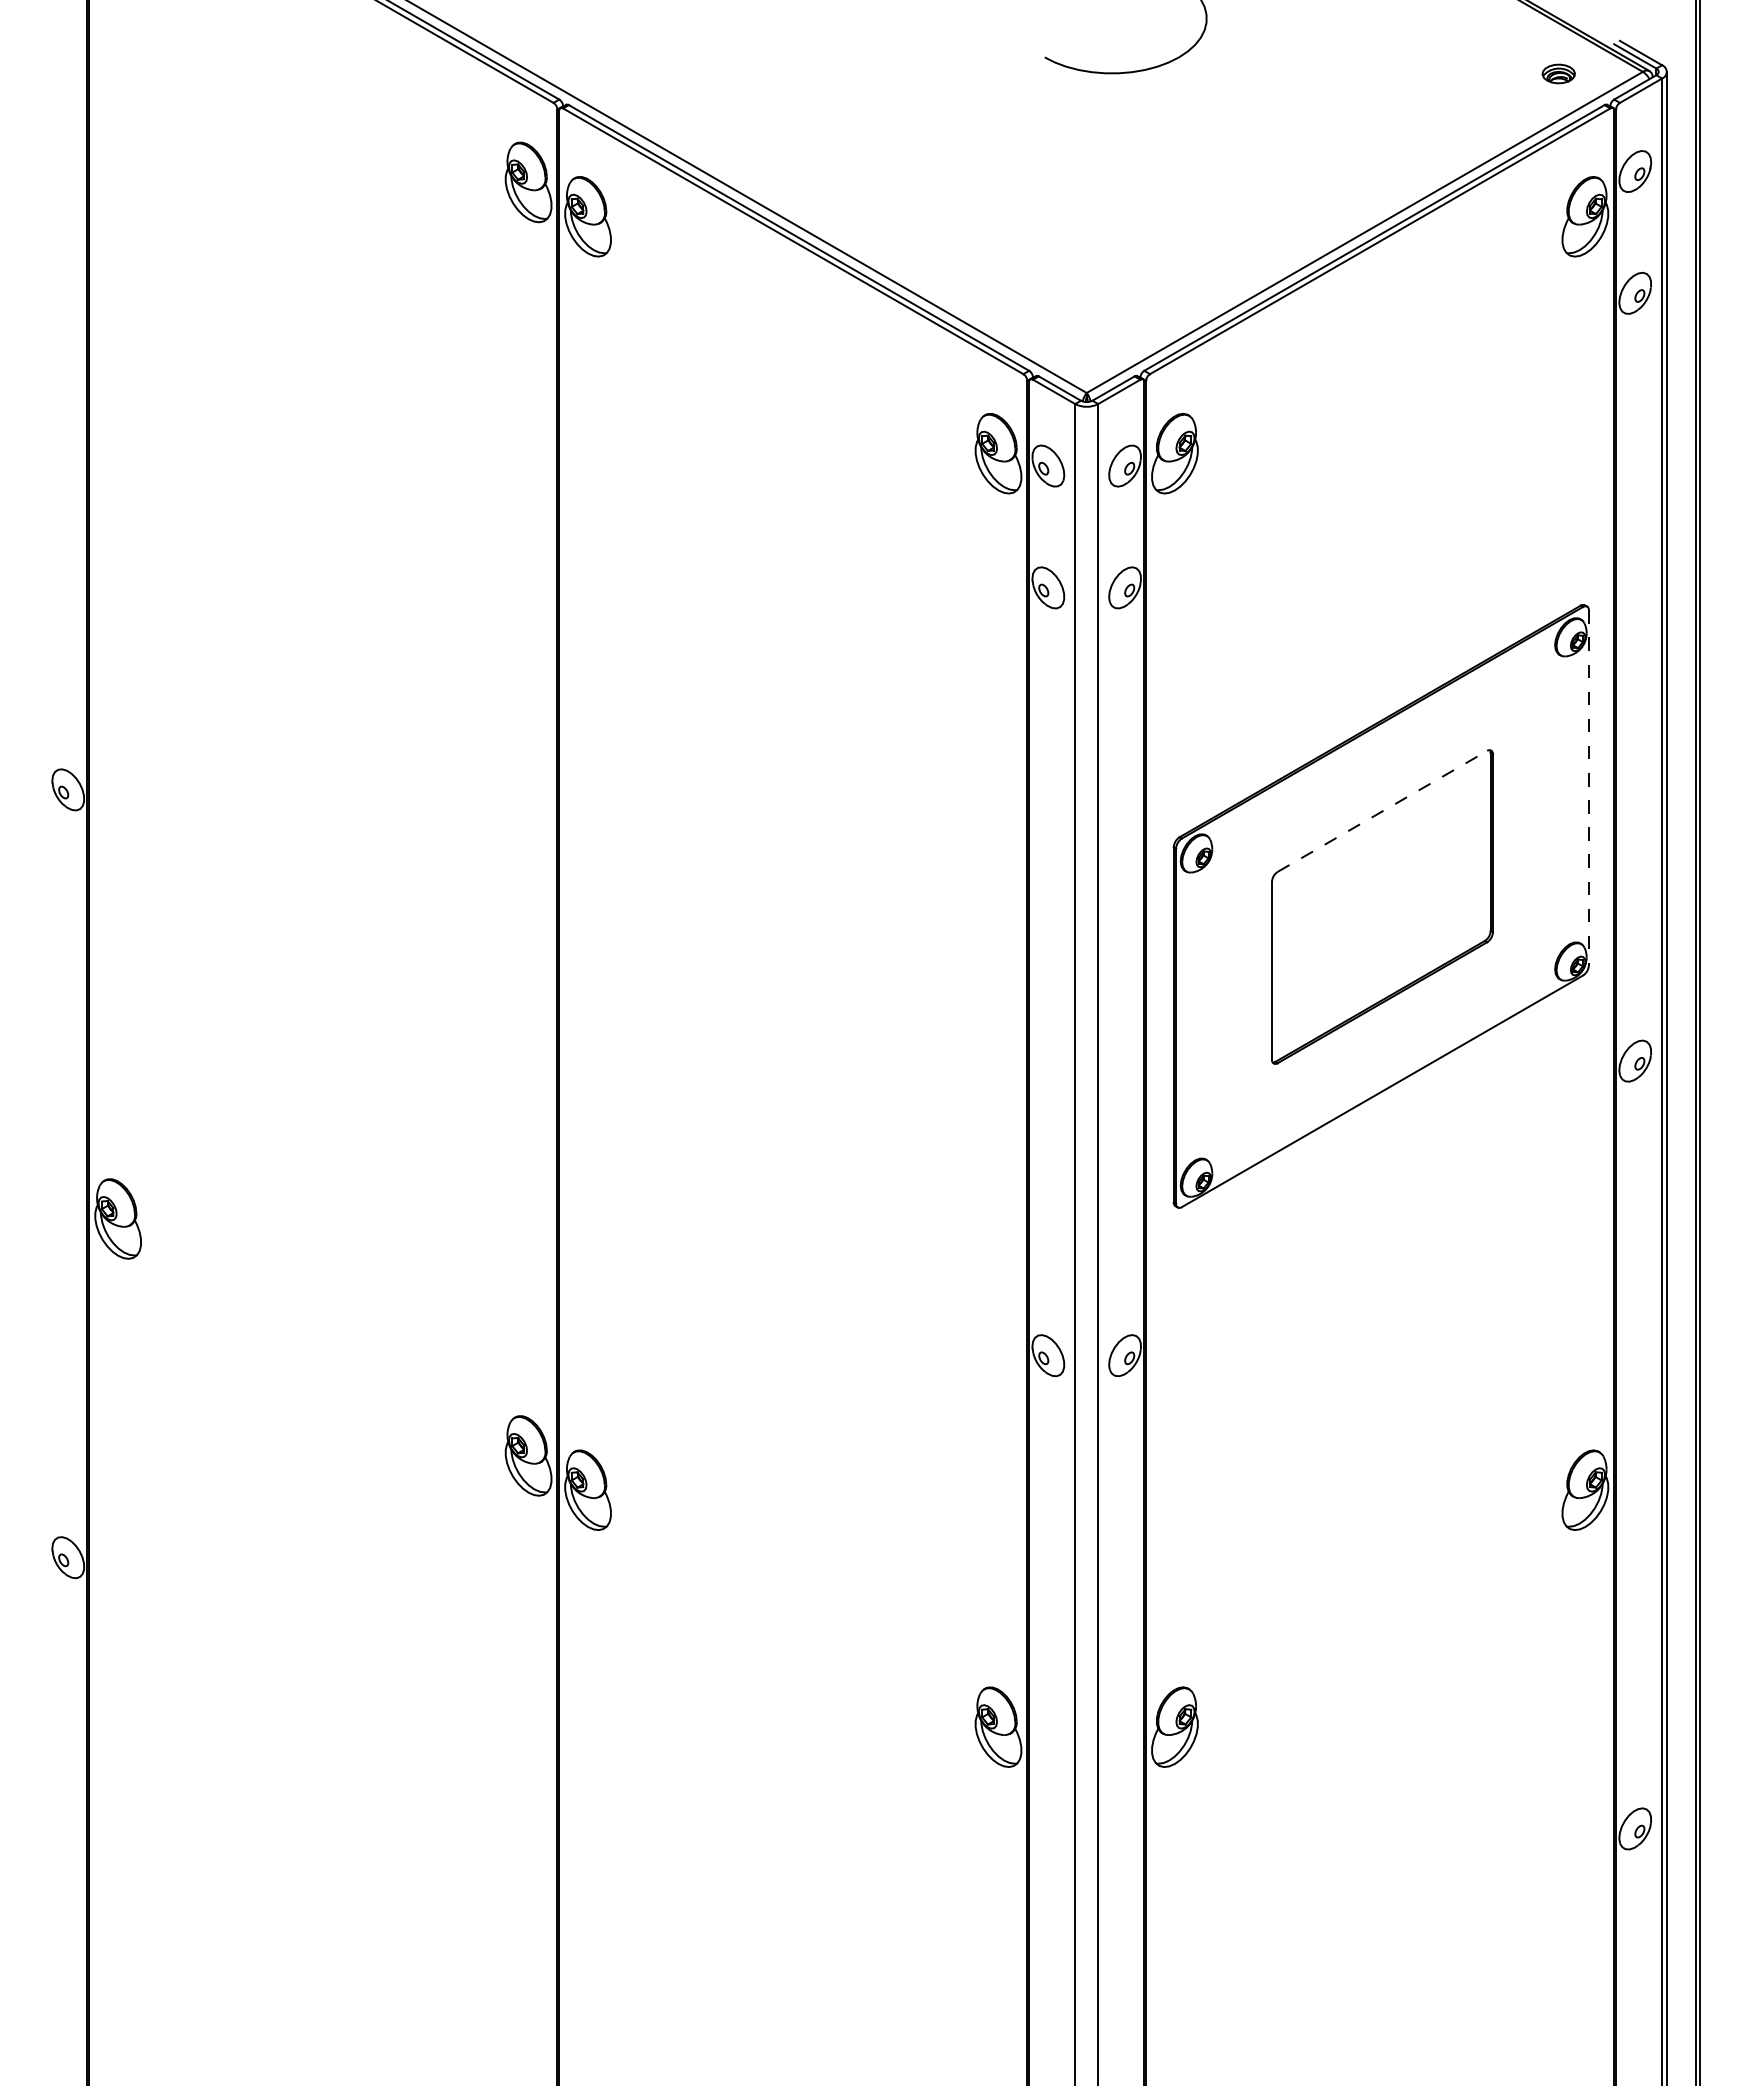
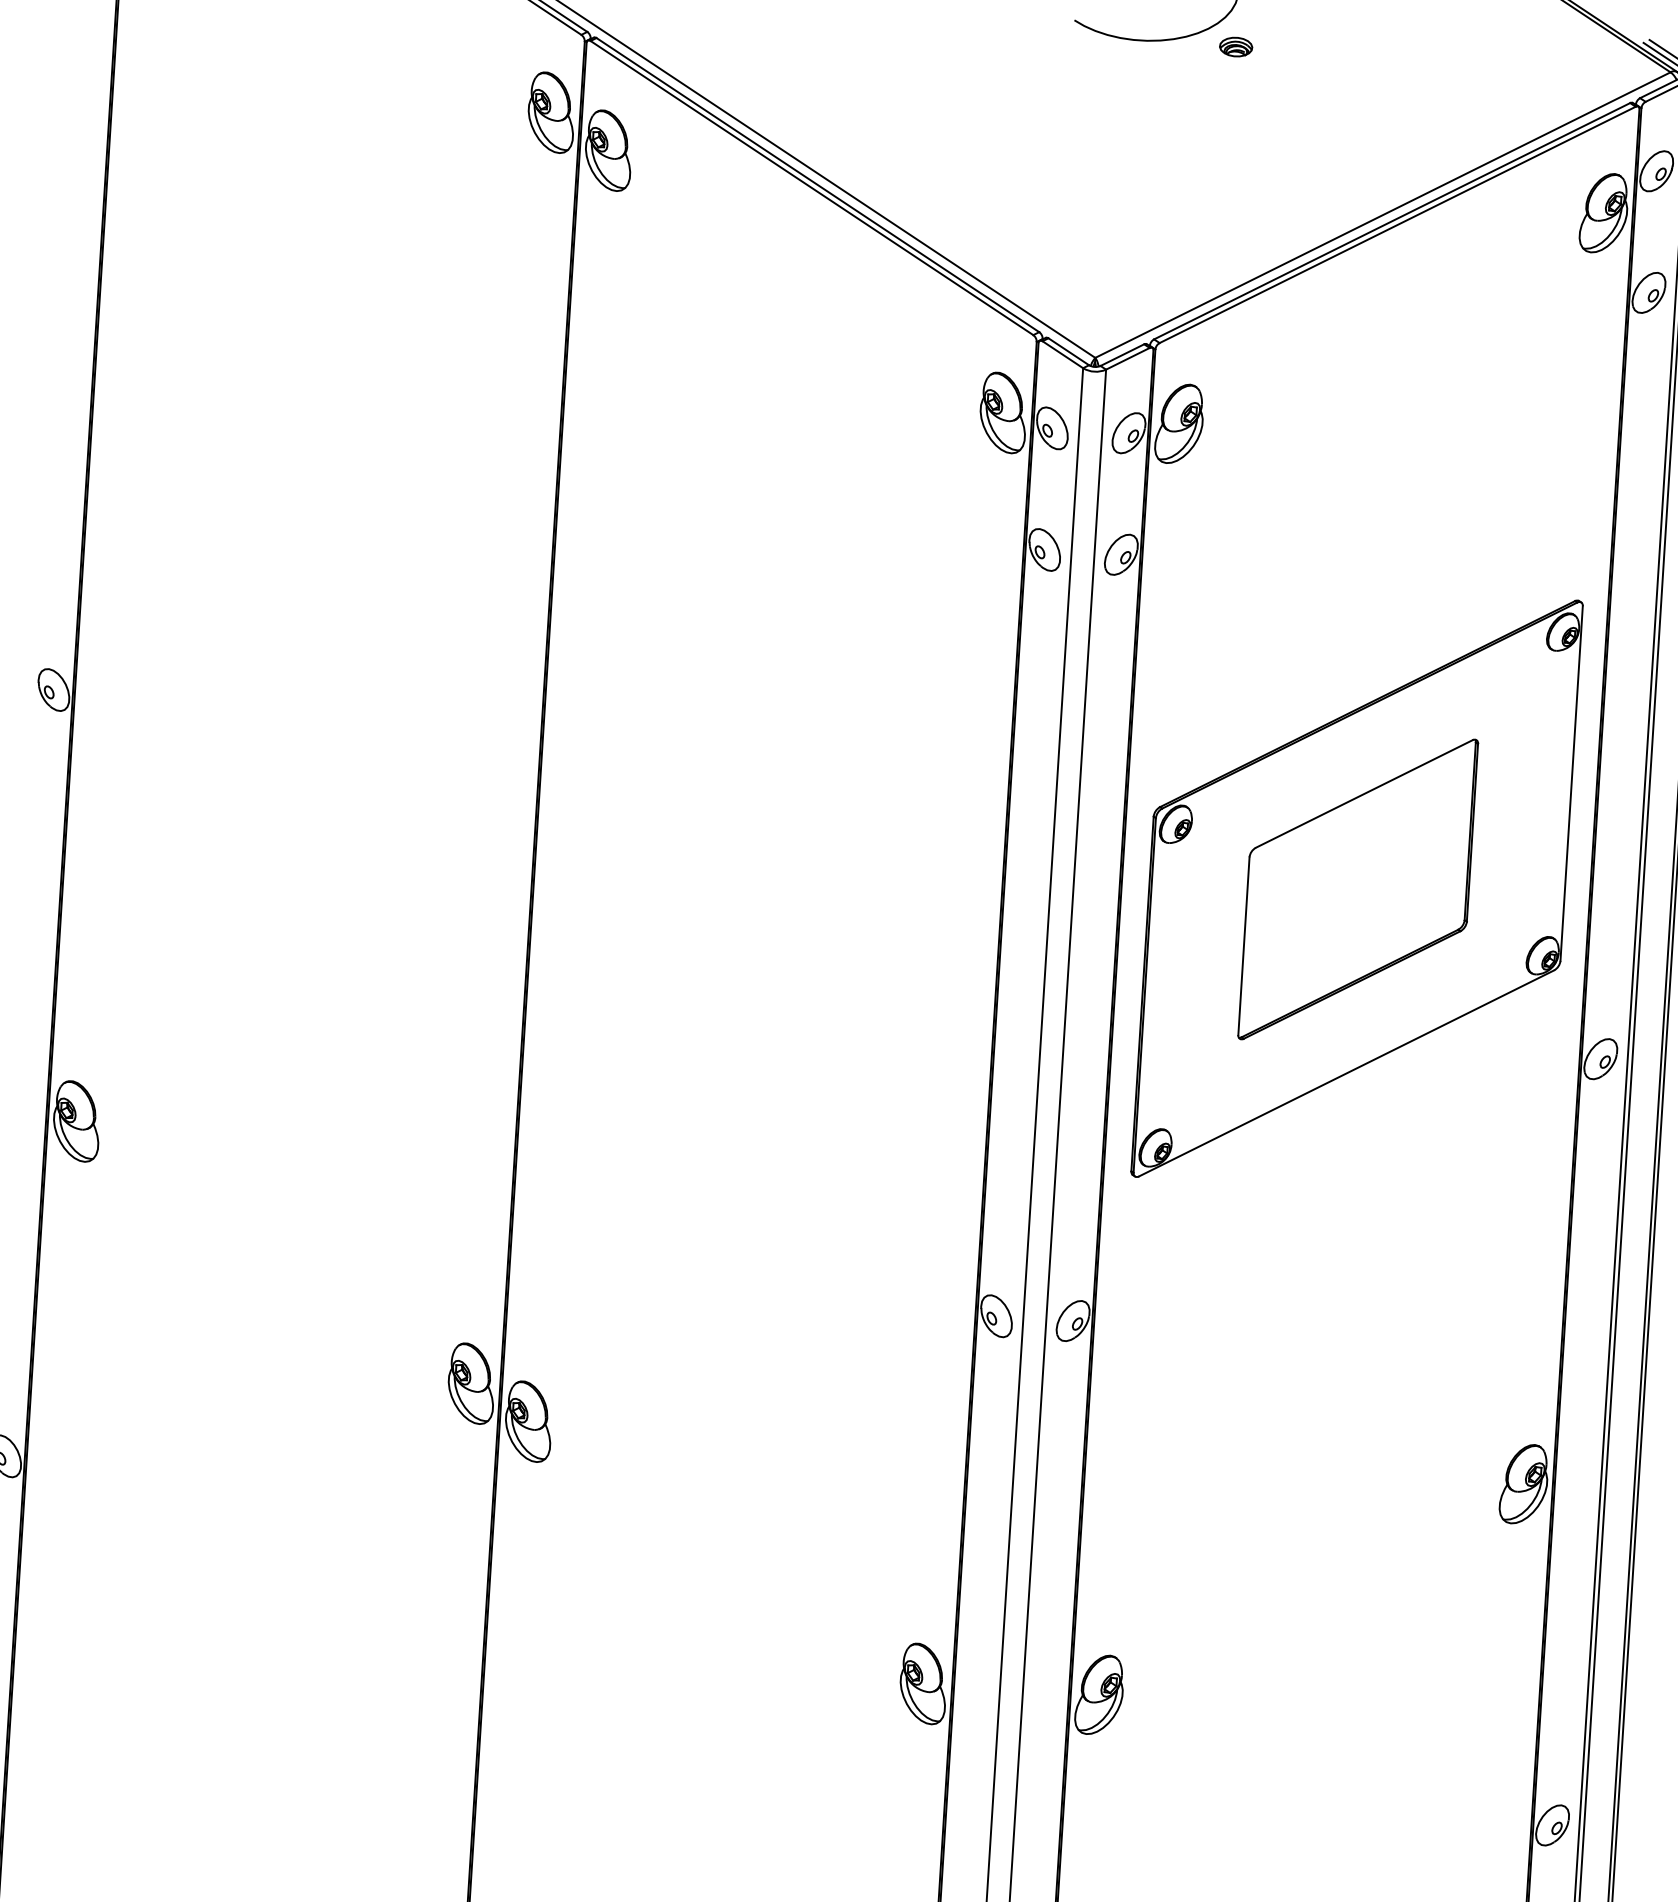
part: (1558, 73) -> (1235, 46), moved
line: (1588, 787) -> (1571, 783), dashed -> solid
line: (1382, 811) -> (1364, 794), dashed -> solid

